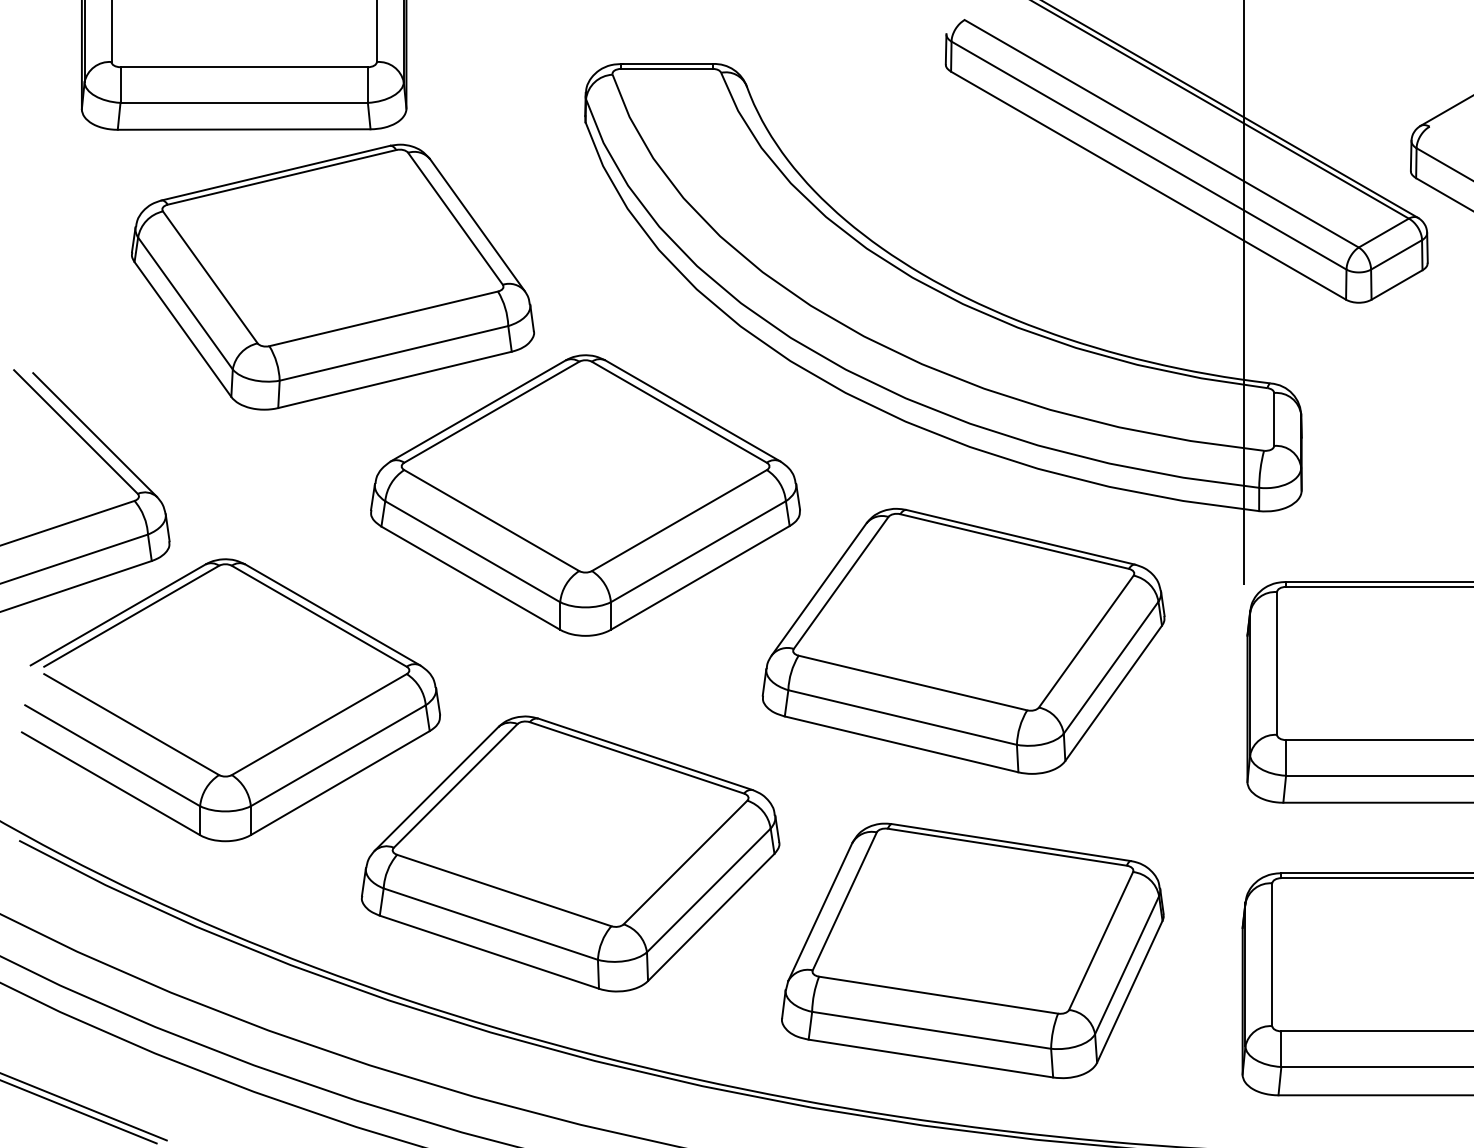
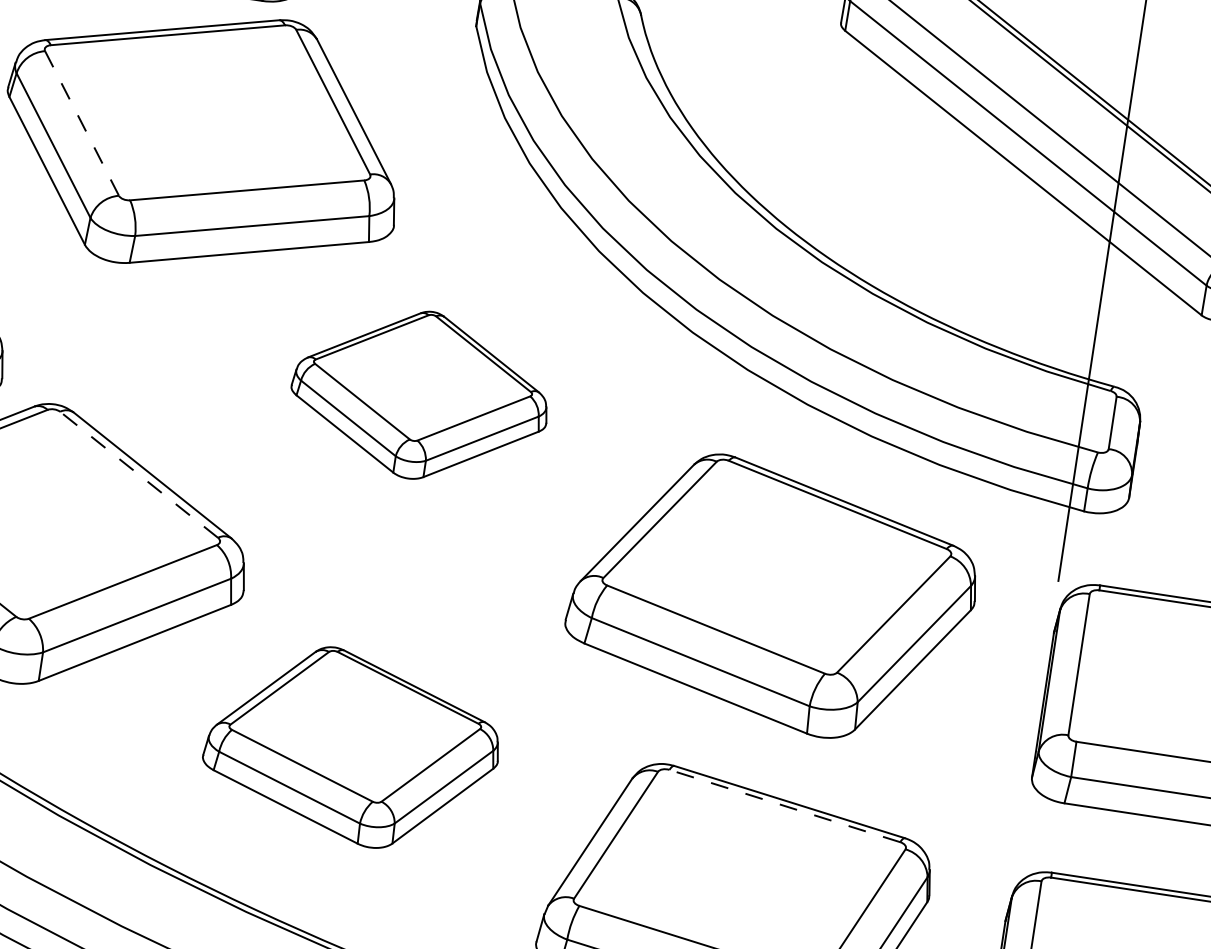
line: (210, 277) -> (82, 123), solid -> dashed
part: (585, 495) -> (420, 395), size x0.6
line: (319, 616) -> (139, 475), solid -> dashed
line: (1007, 847) -> (784, 806), solid -> dashed
part: (570, 853) -> (352, 746), size x0.7

